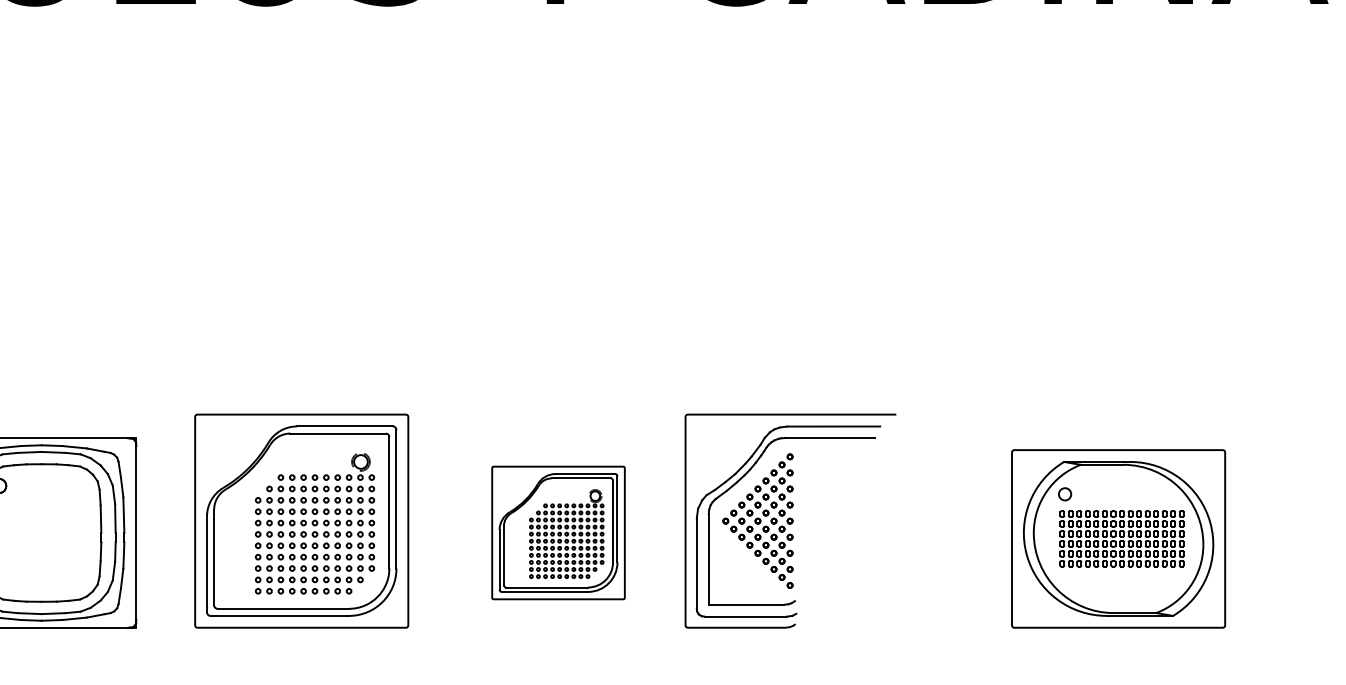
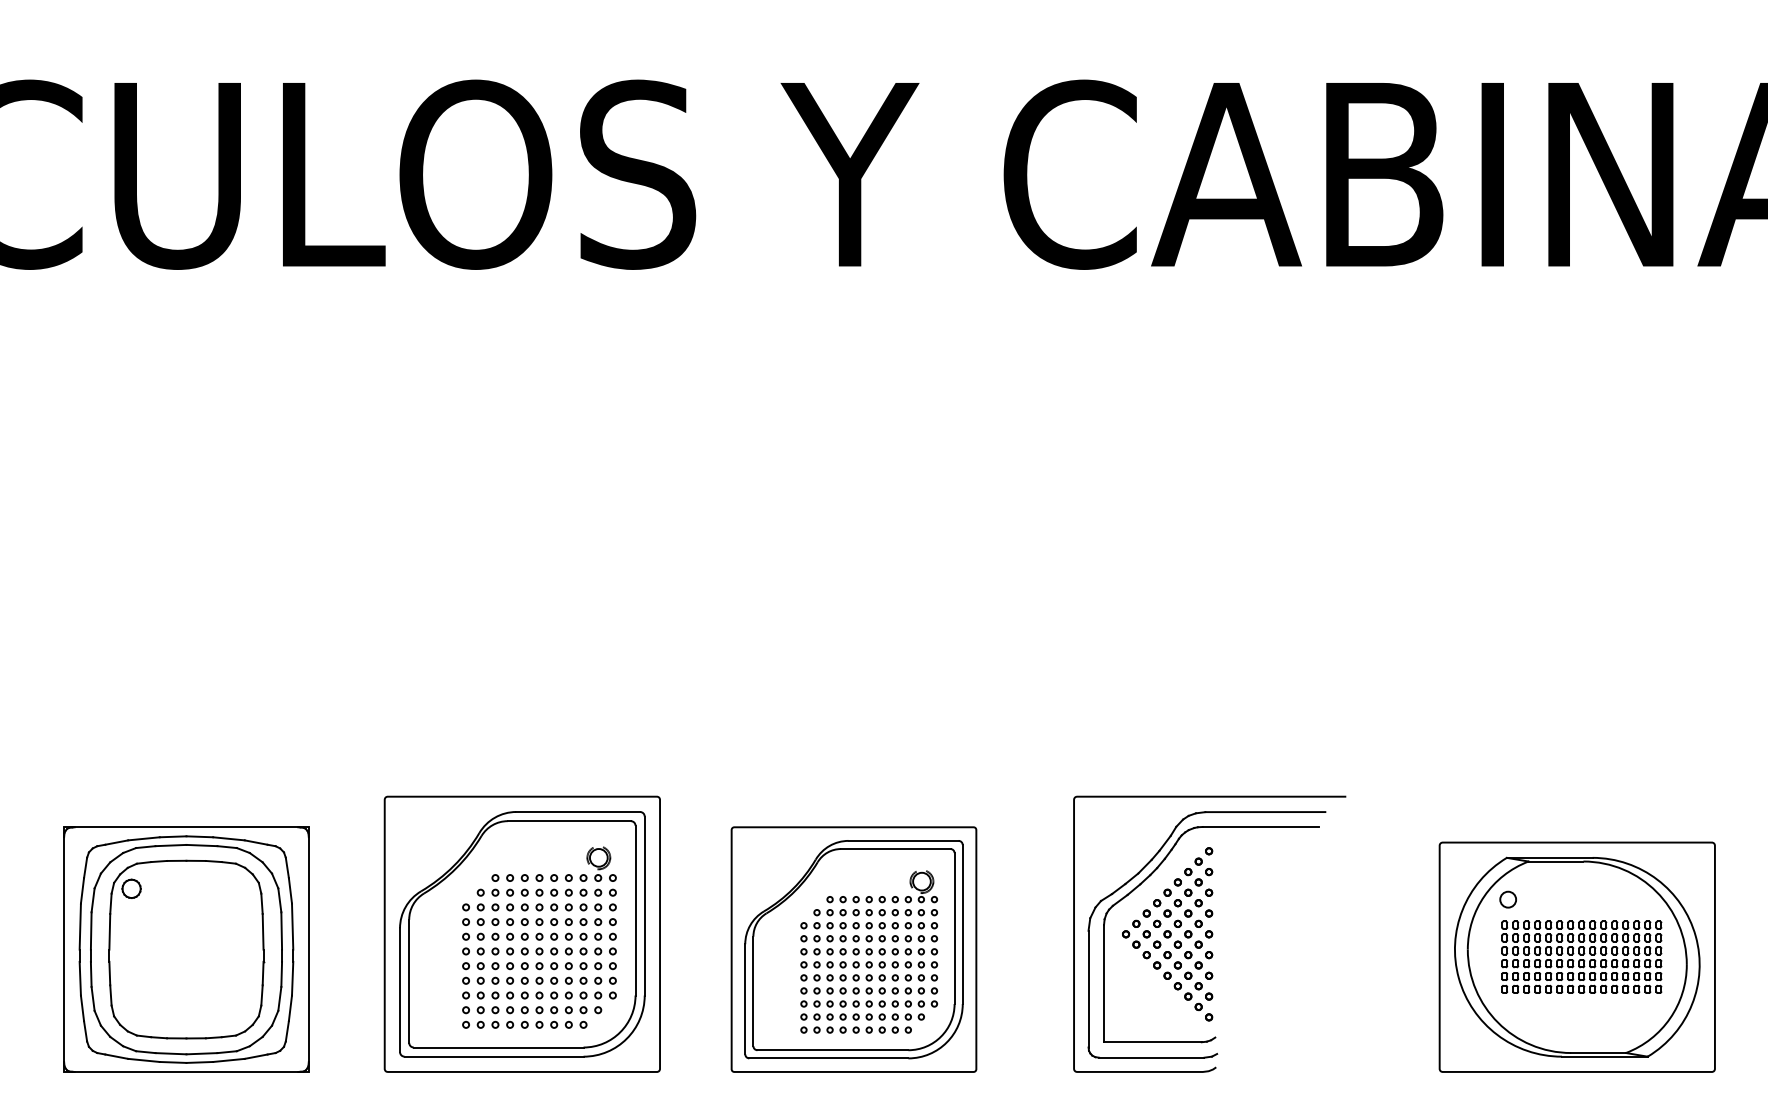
part: (790, 520) -> (1209, 933), moved
part: (558, 532) -> (853, 949), size x1.43

